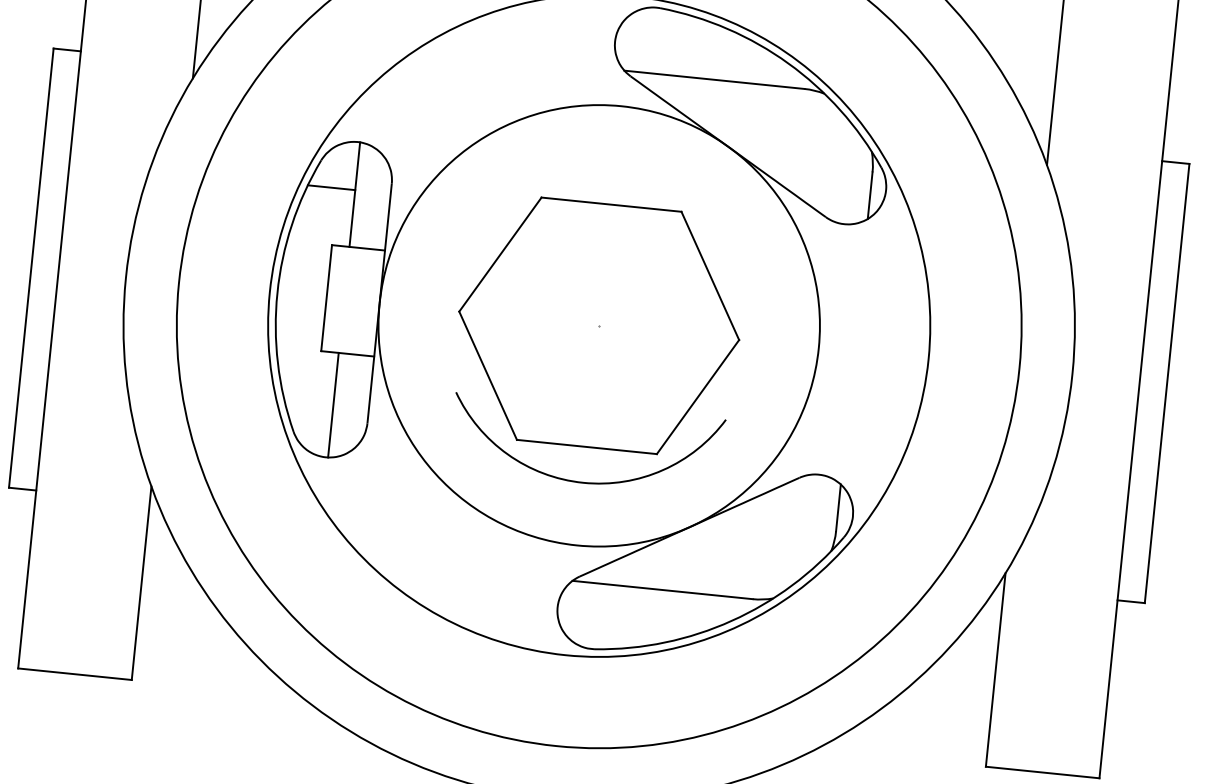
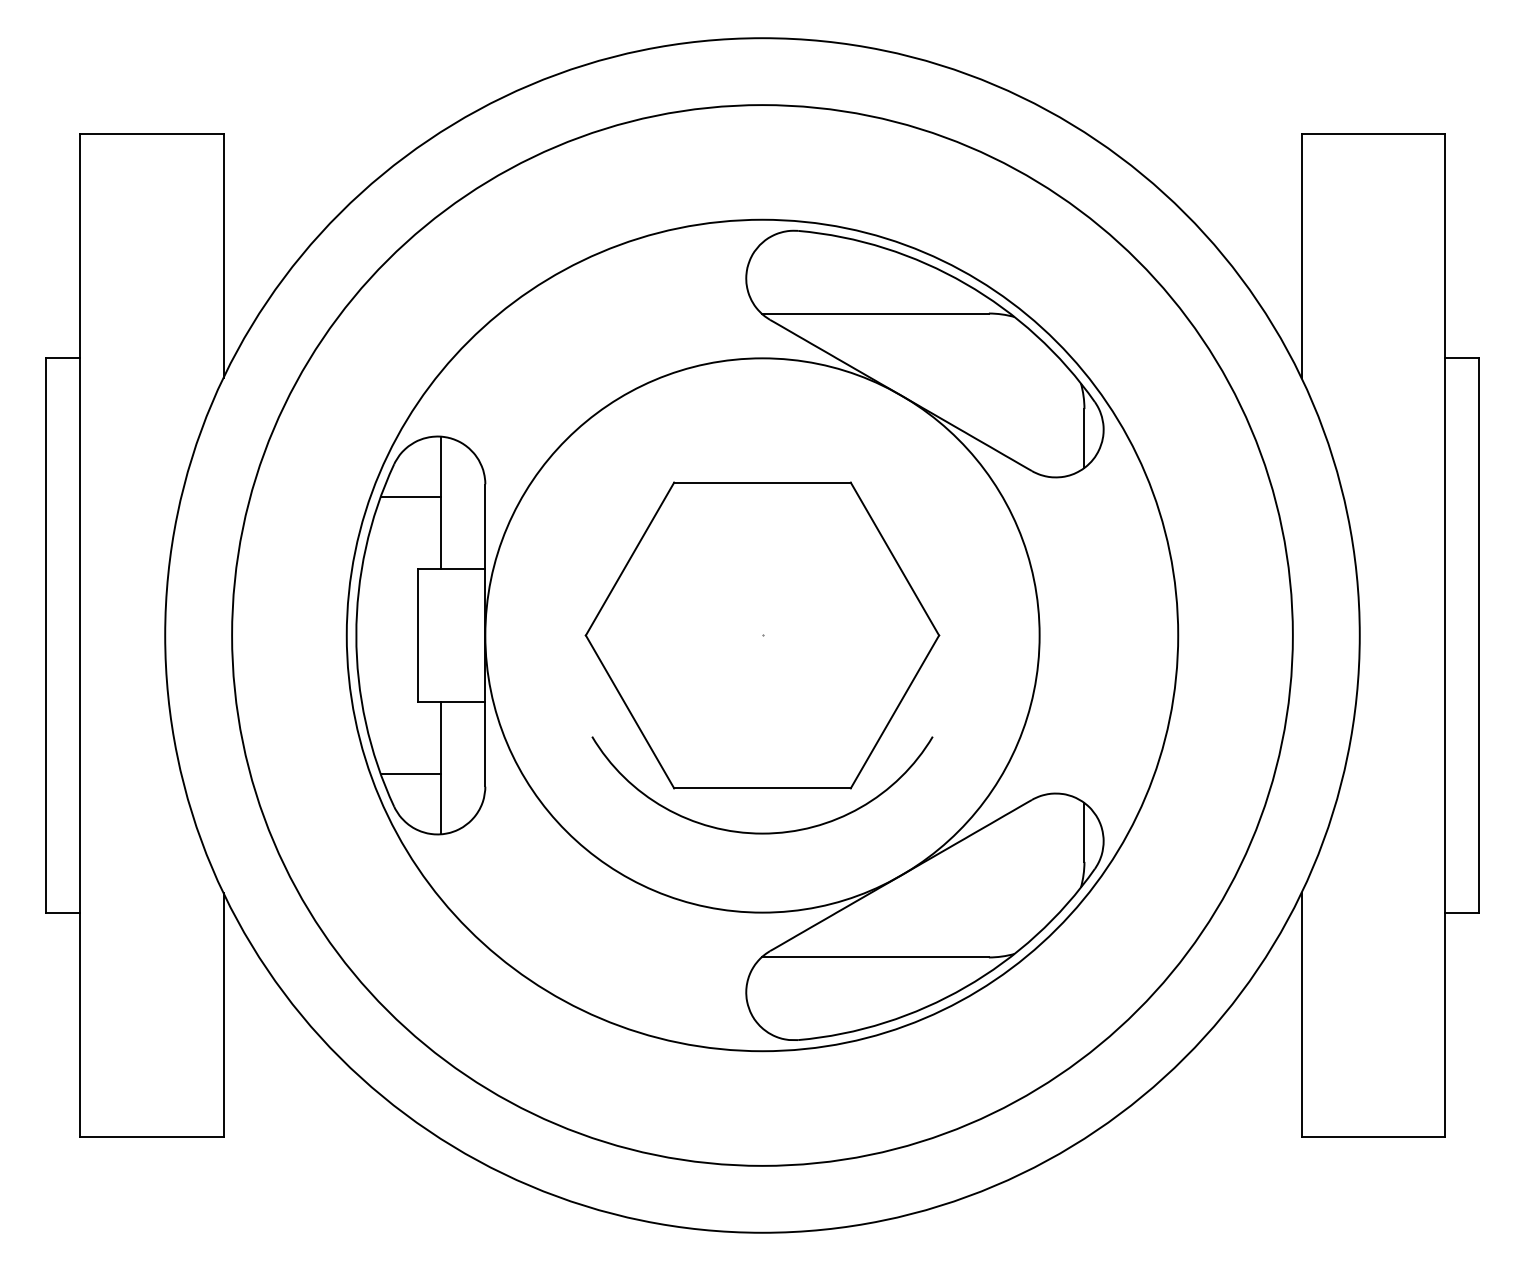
line: (309, 407) -> (410, 774), added

